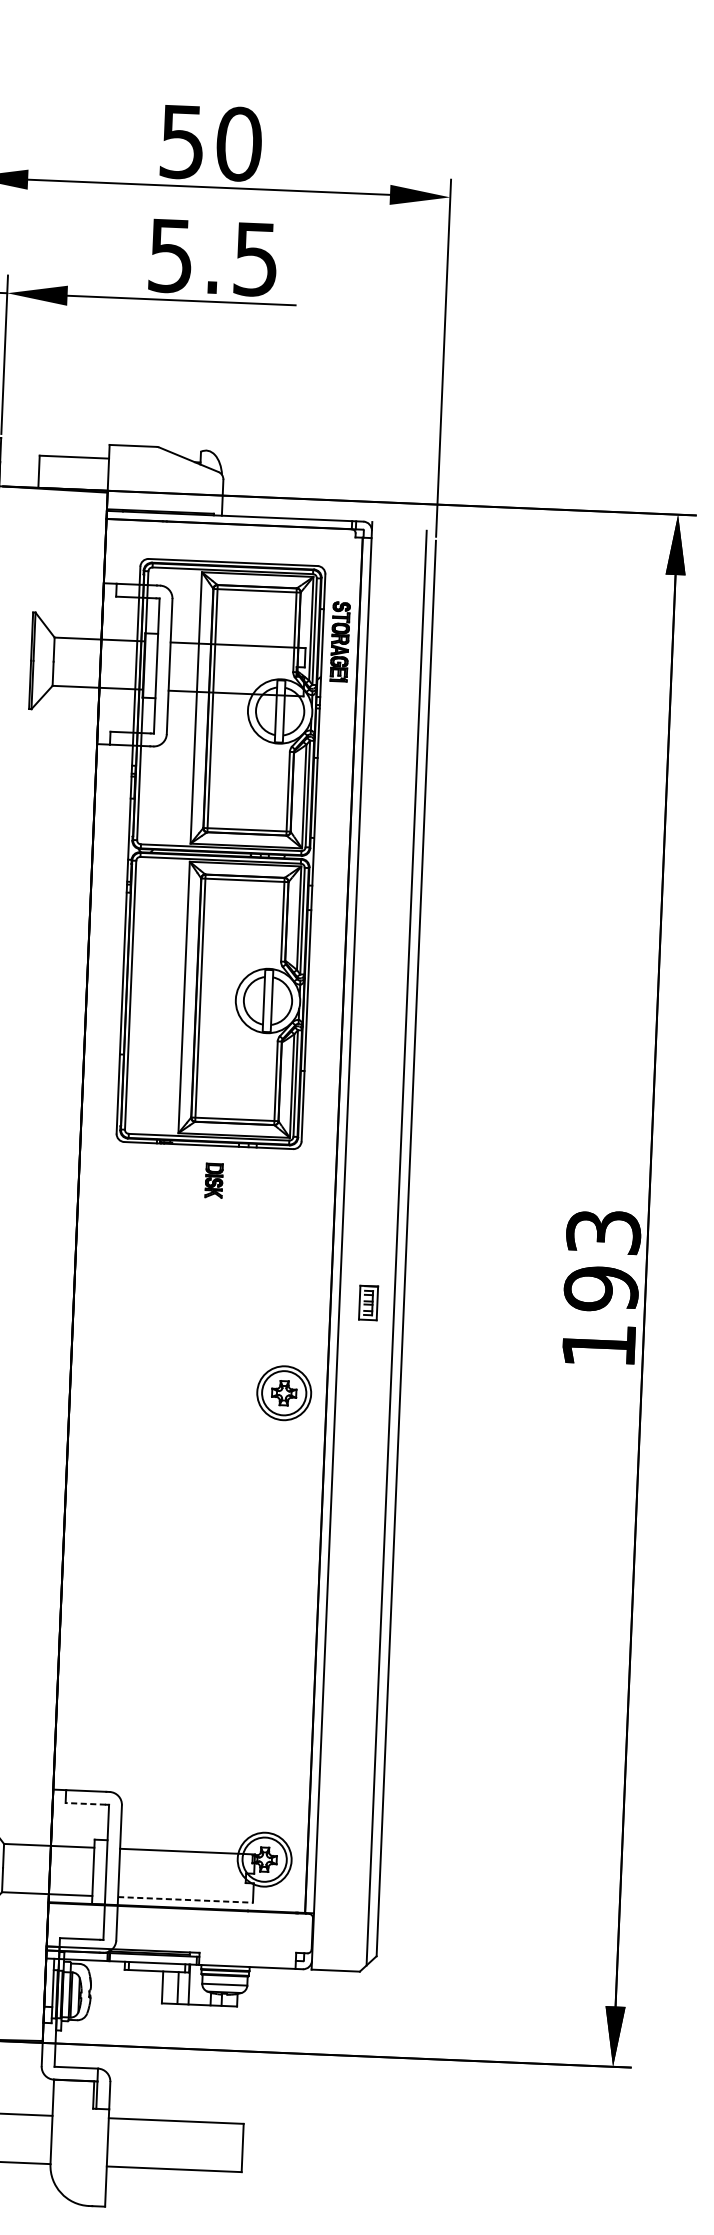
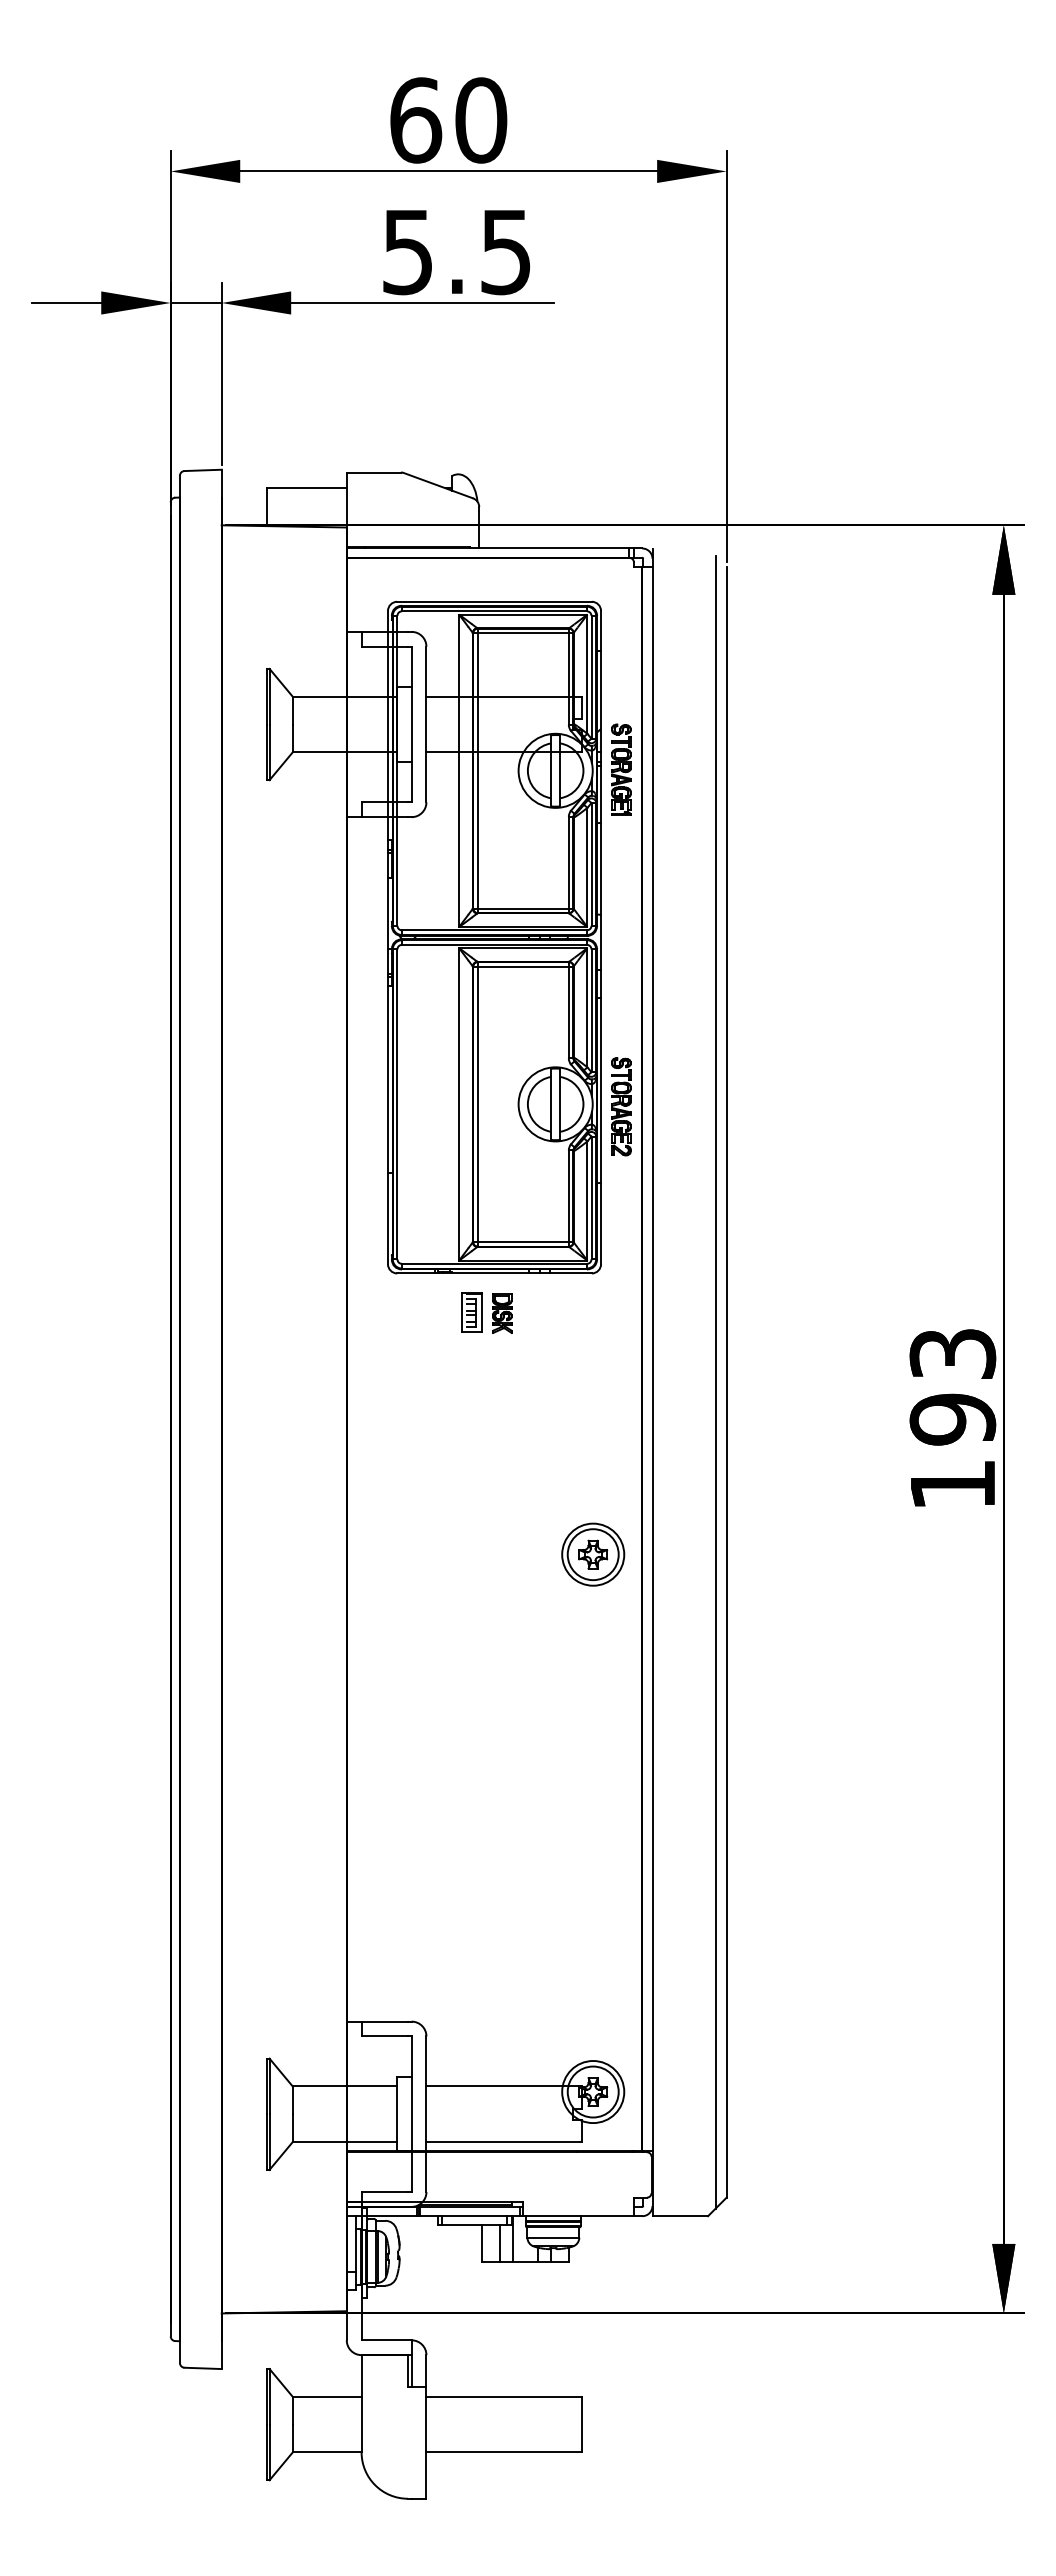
text: (183, 141) -> (416, 120), 50 -> 60
part: (340, 641) -> (621, 769), moved
part: (325, 1005) -> (621, 1106), added
part: (368, 1302) -> (471, 1312), moved
line: (85, 1803) -> (384, 2036), dashed -> solid
line: (185, 1900) -> (504, 2142), dashed -> solid

